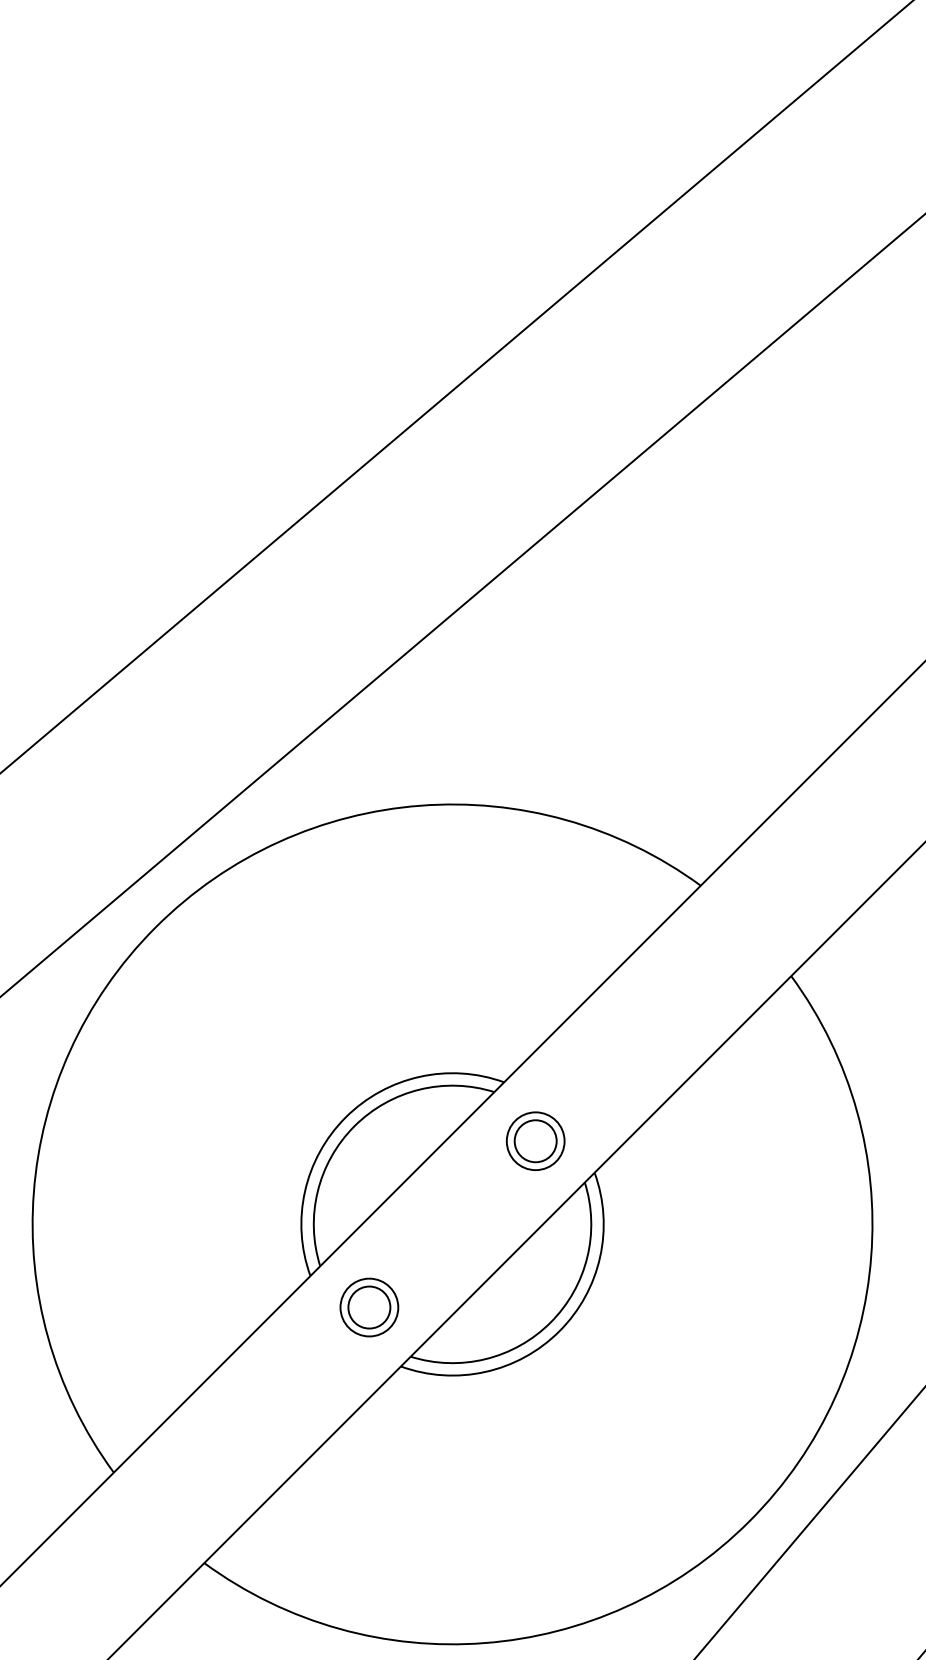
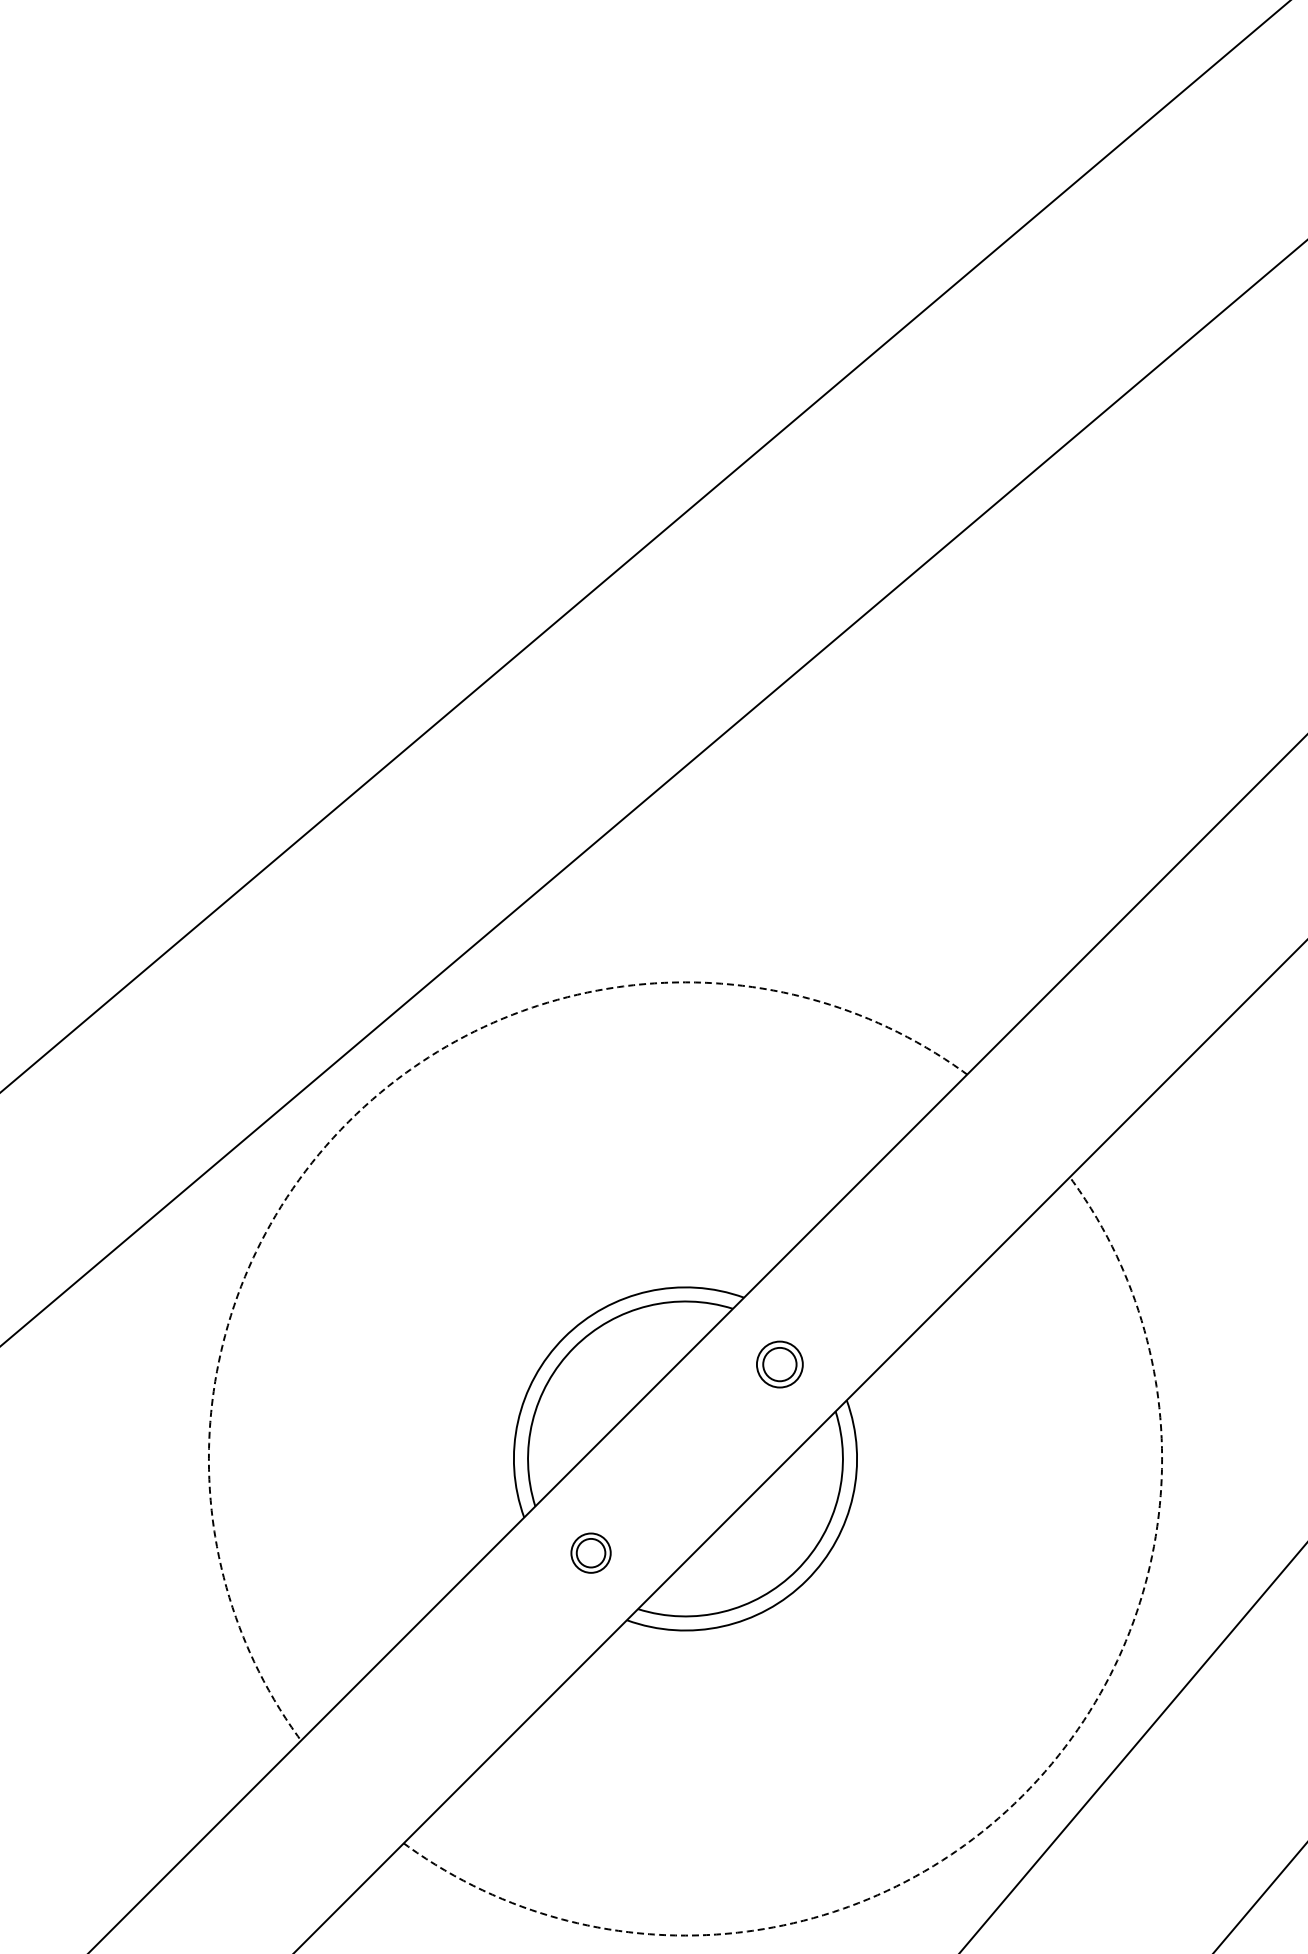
arc: (155, 927) -> (348, 1121), solid -> dashed
part: (535, 1141) -> (779, 1364), size x0.7
part: (368, 1306) -> (590, 1552), size x0.6
arc: (749, 1520) -> (1022, 1795), solid -> dashed

